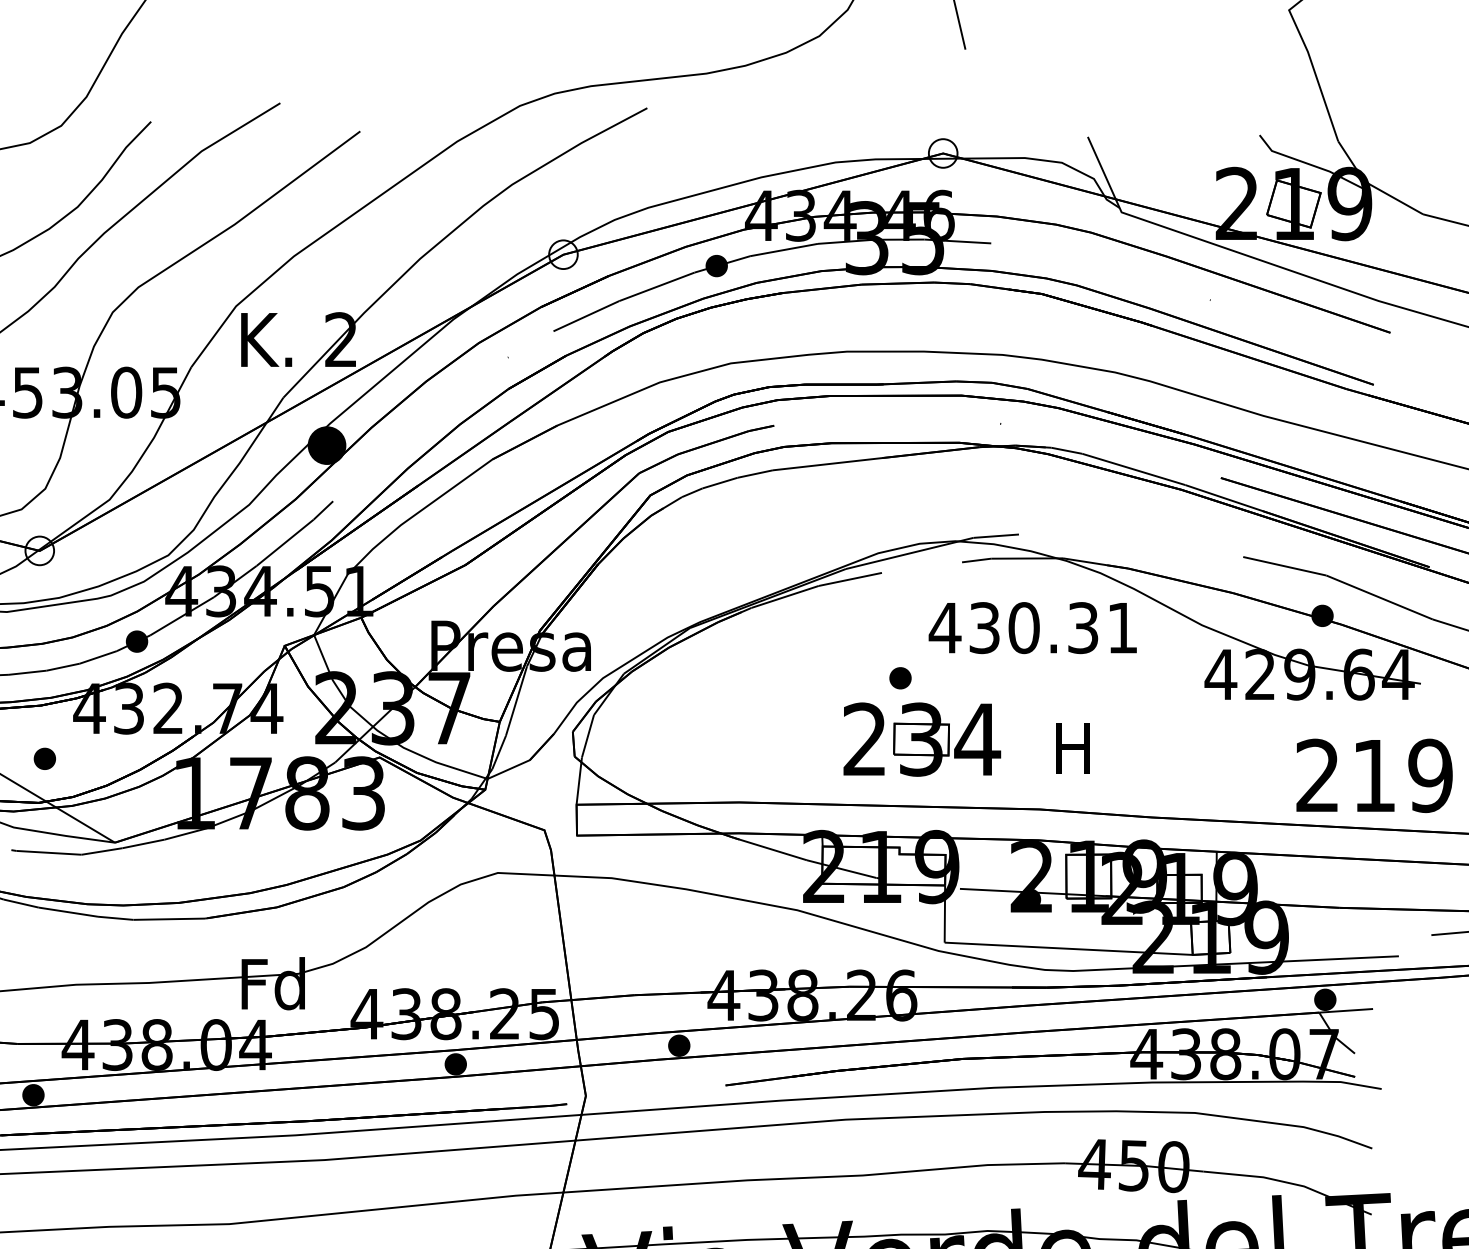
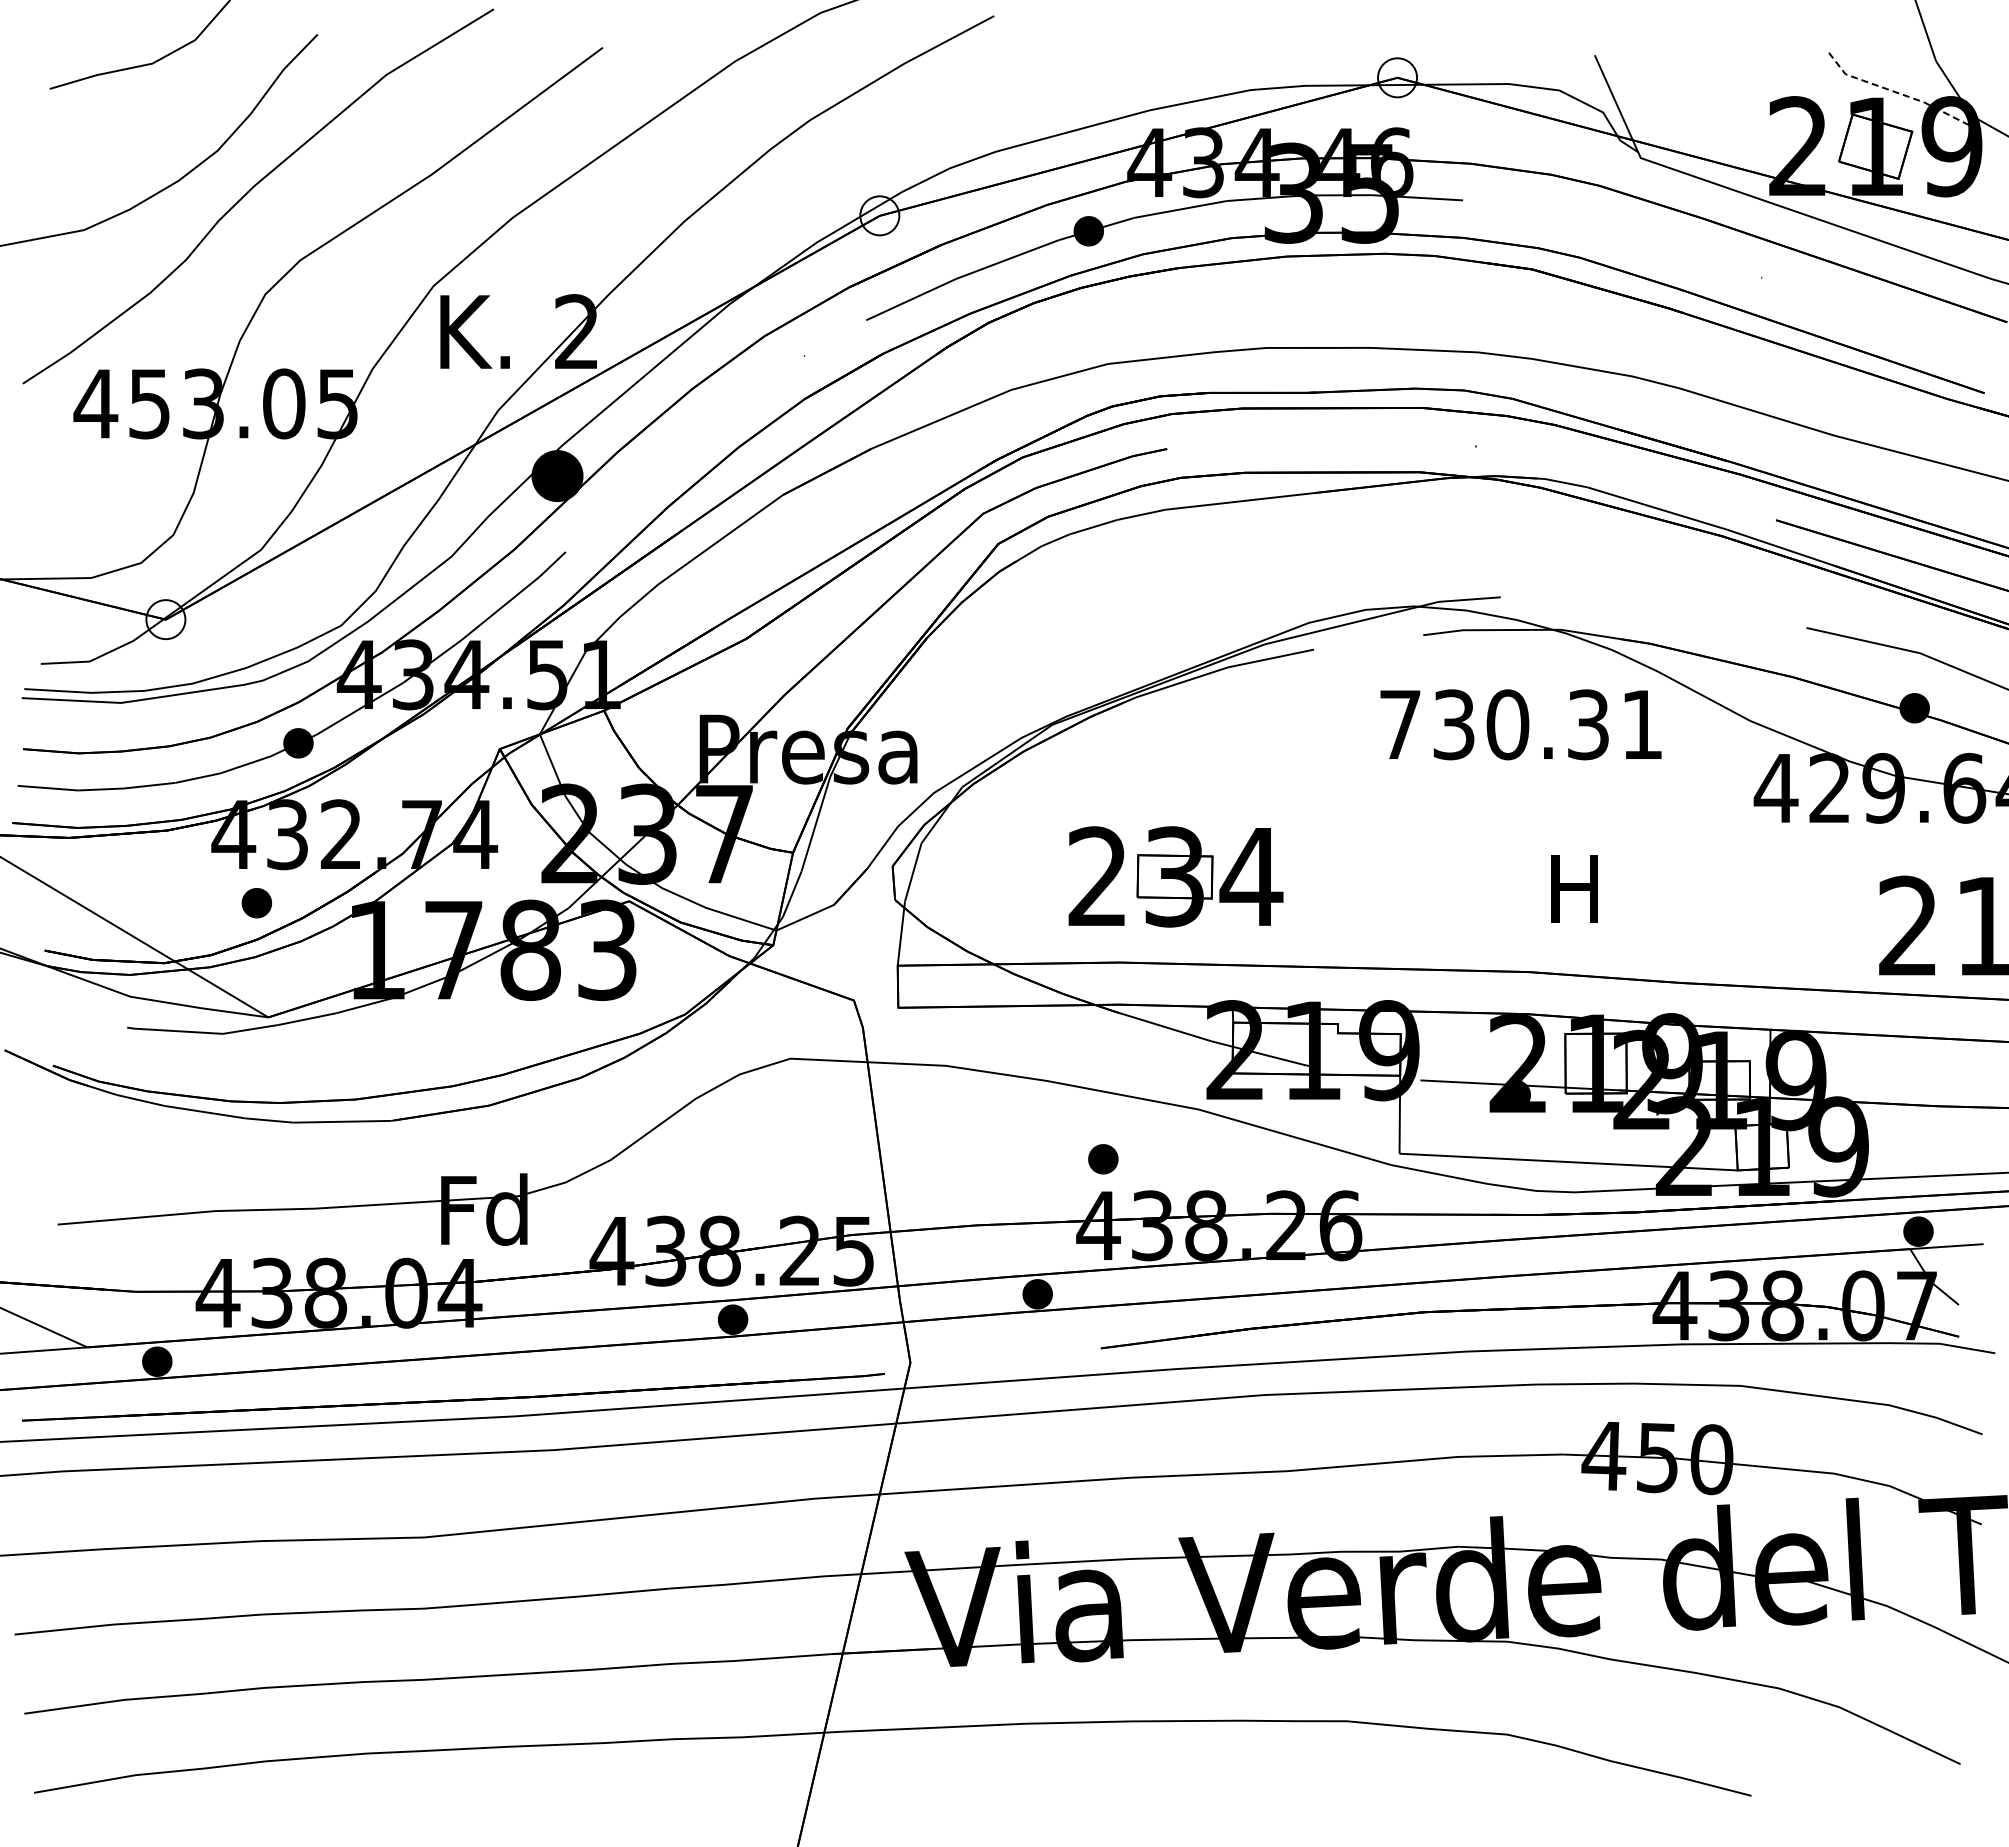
line: (1309, 164) -> (1896, 92), solid -> dashed
text: (944, 627) -> (1399, 724), 430.31 -> 730.31
part: (900, 678) -> (1103, 1159), moved
part: (921, 739) -> (1175, 876), moved
part: (44, 759) -> (256, 903), moved

